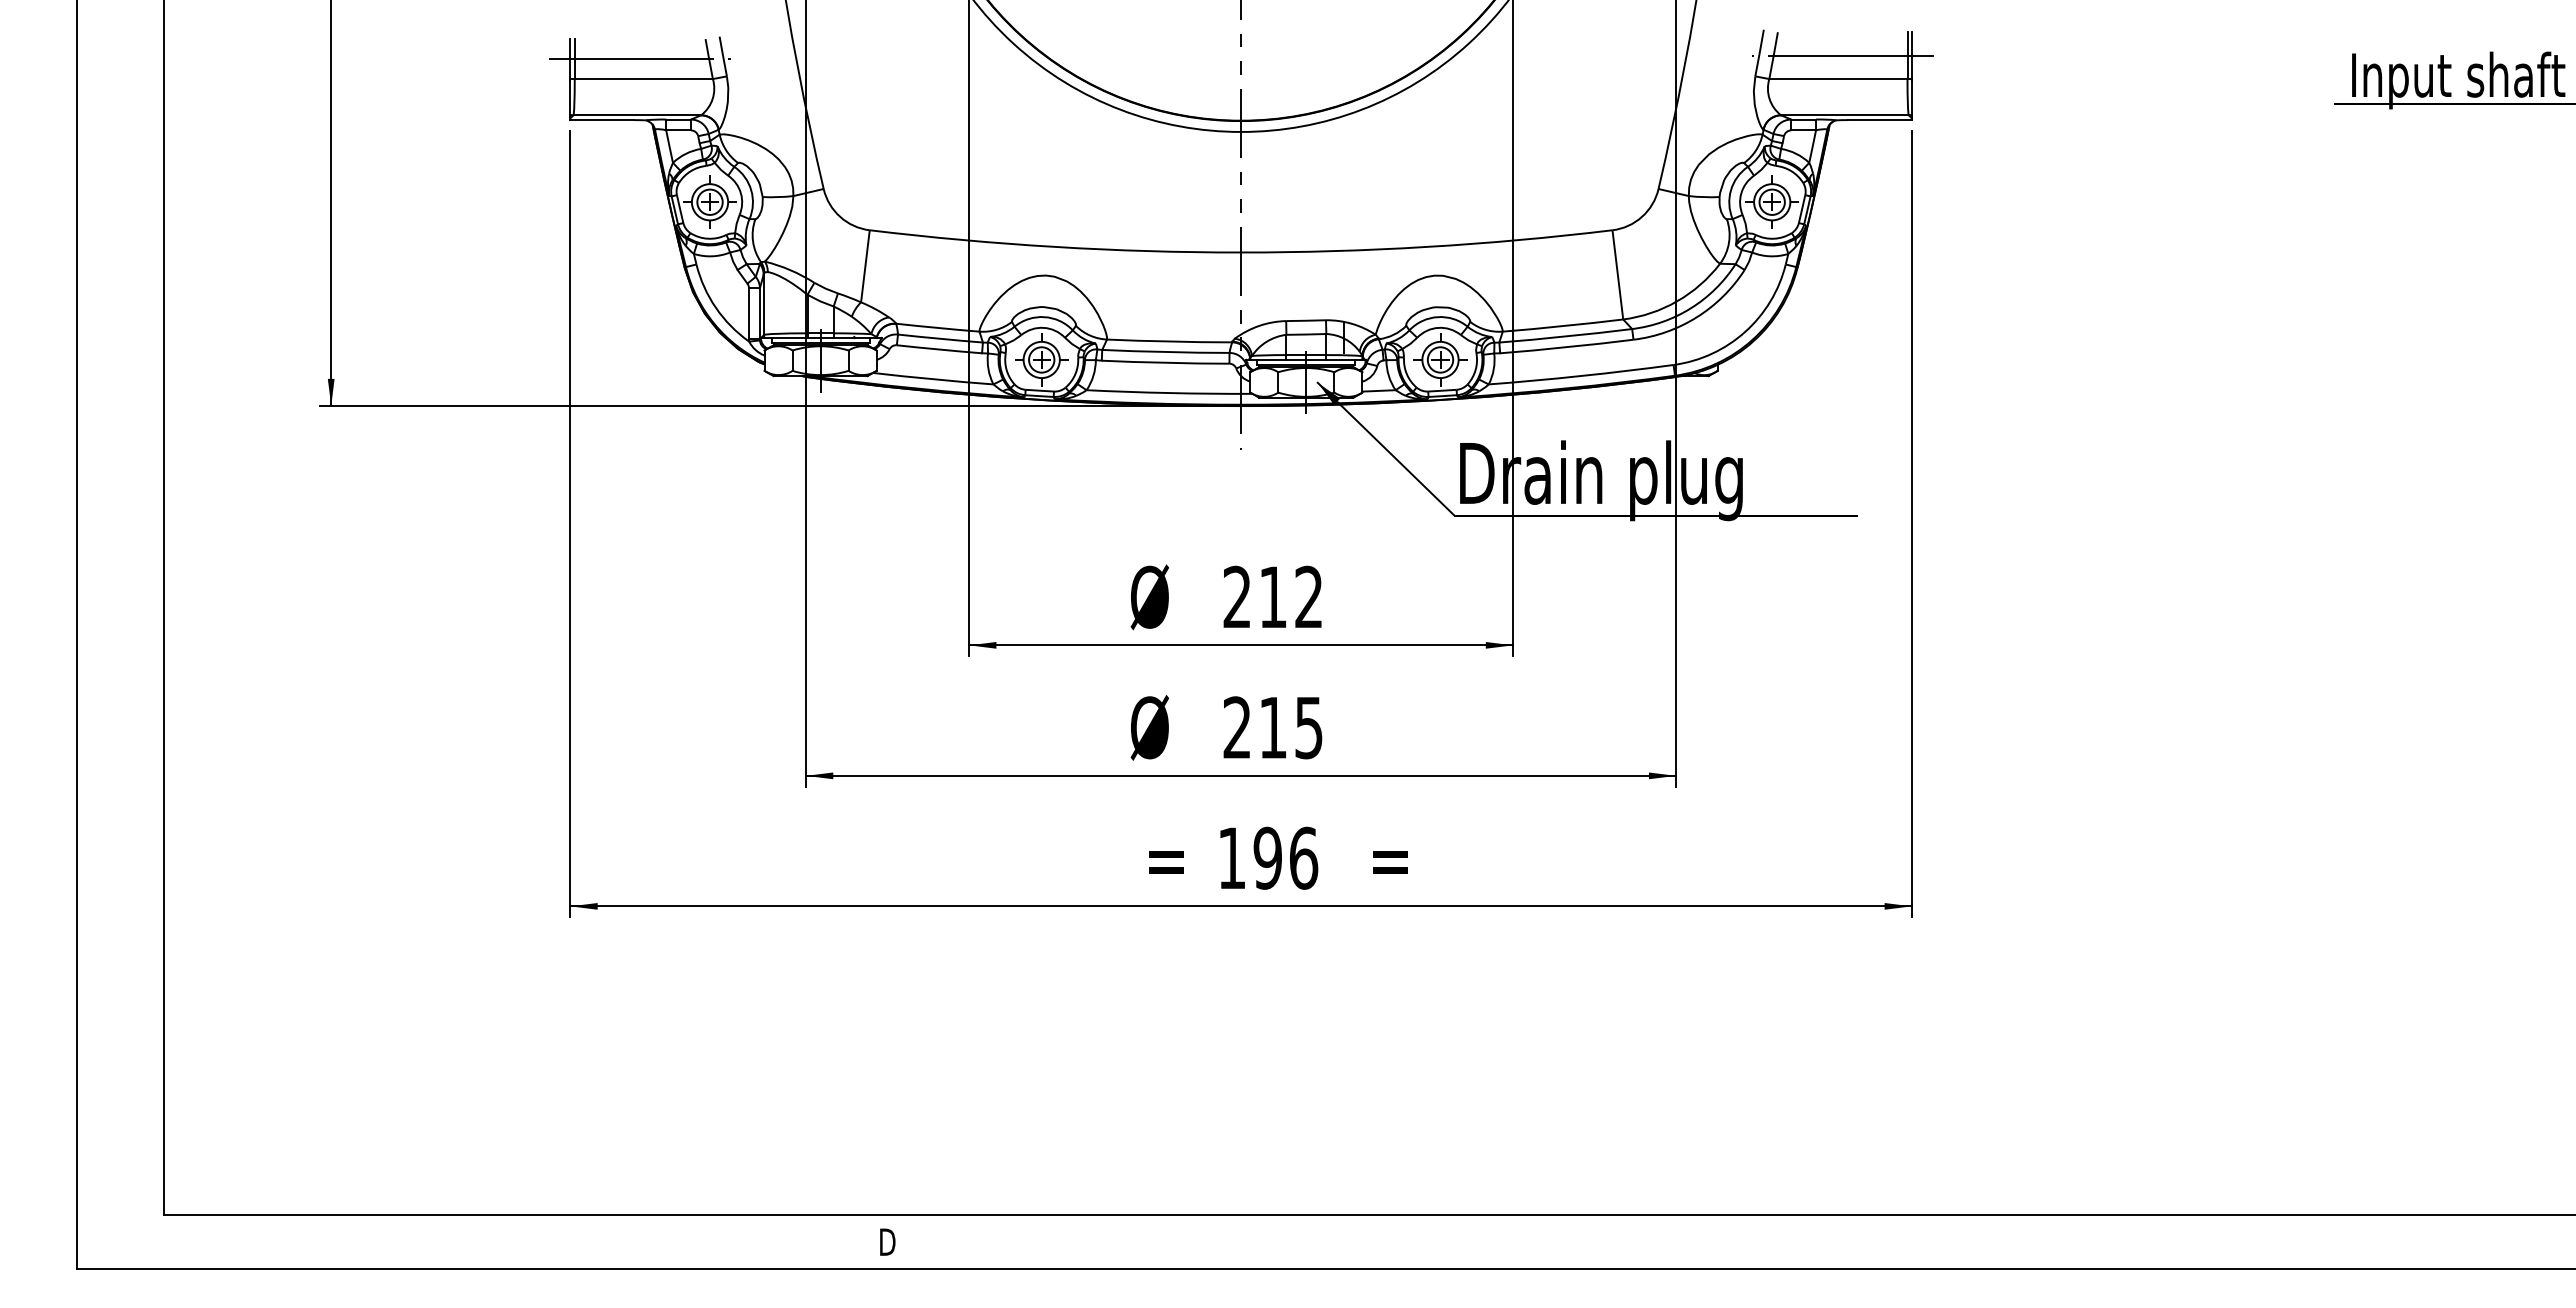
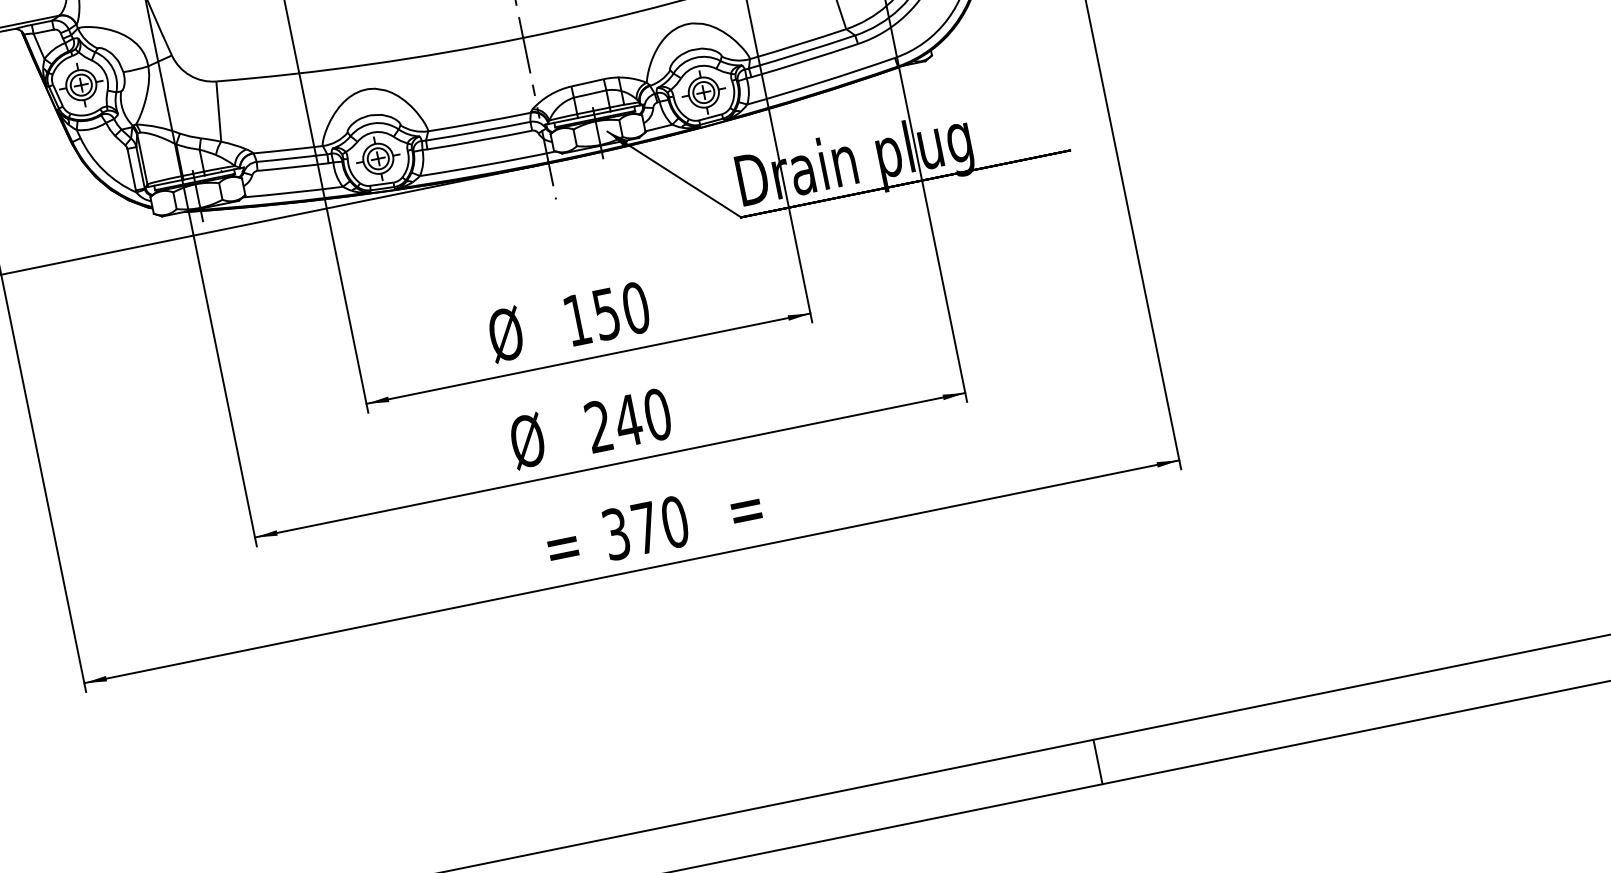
text: (1273, 596) -> (606, 313), 212 -> 150
text: (1290, 727) -> (642, 417), 215 -> 240
text: (1268, 857) -> (646, 527), 196 -> 370
line: (1743, 1241) -> (1097, 761), added

